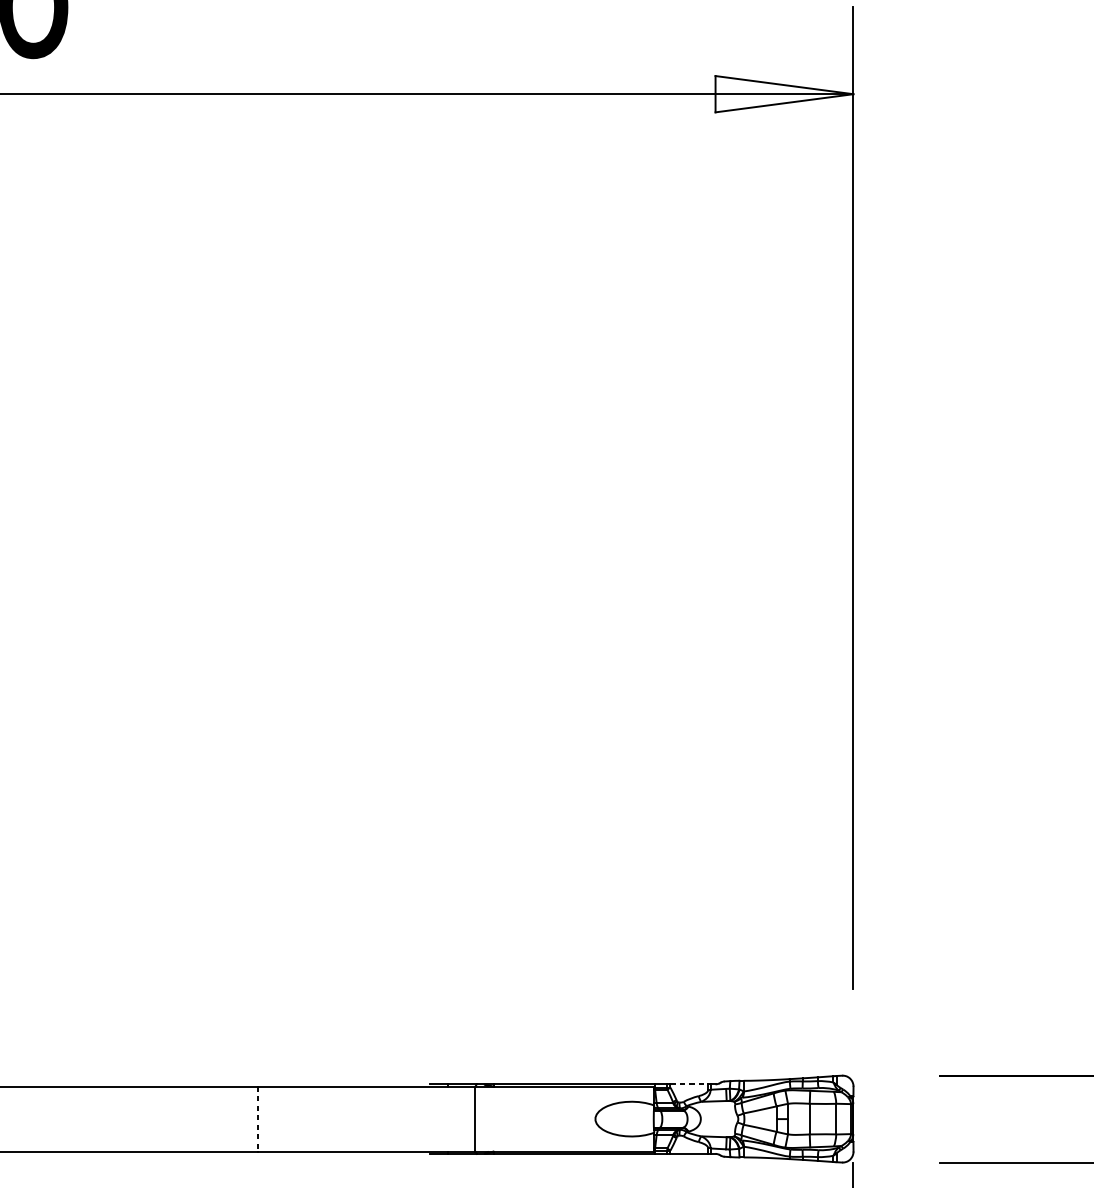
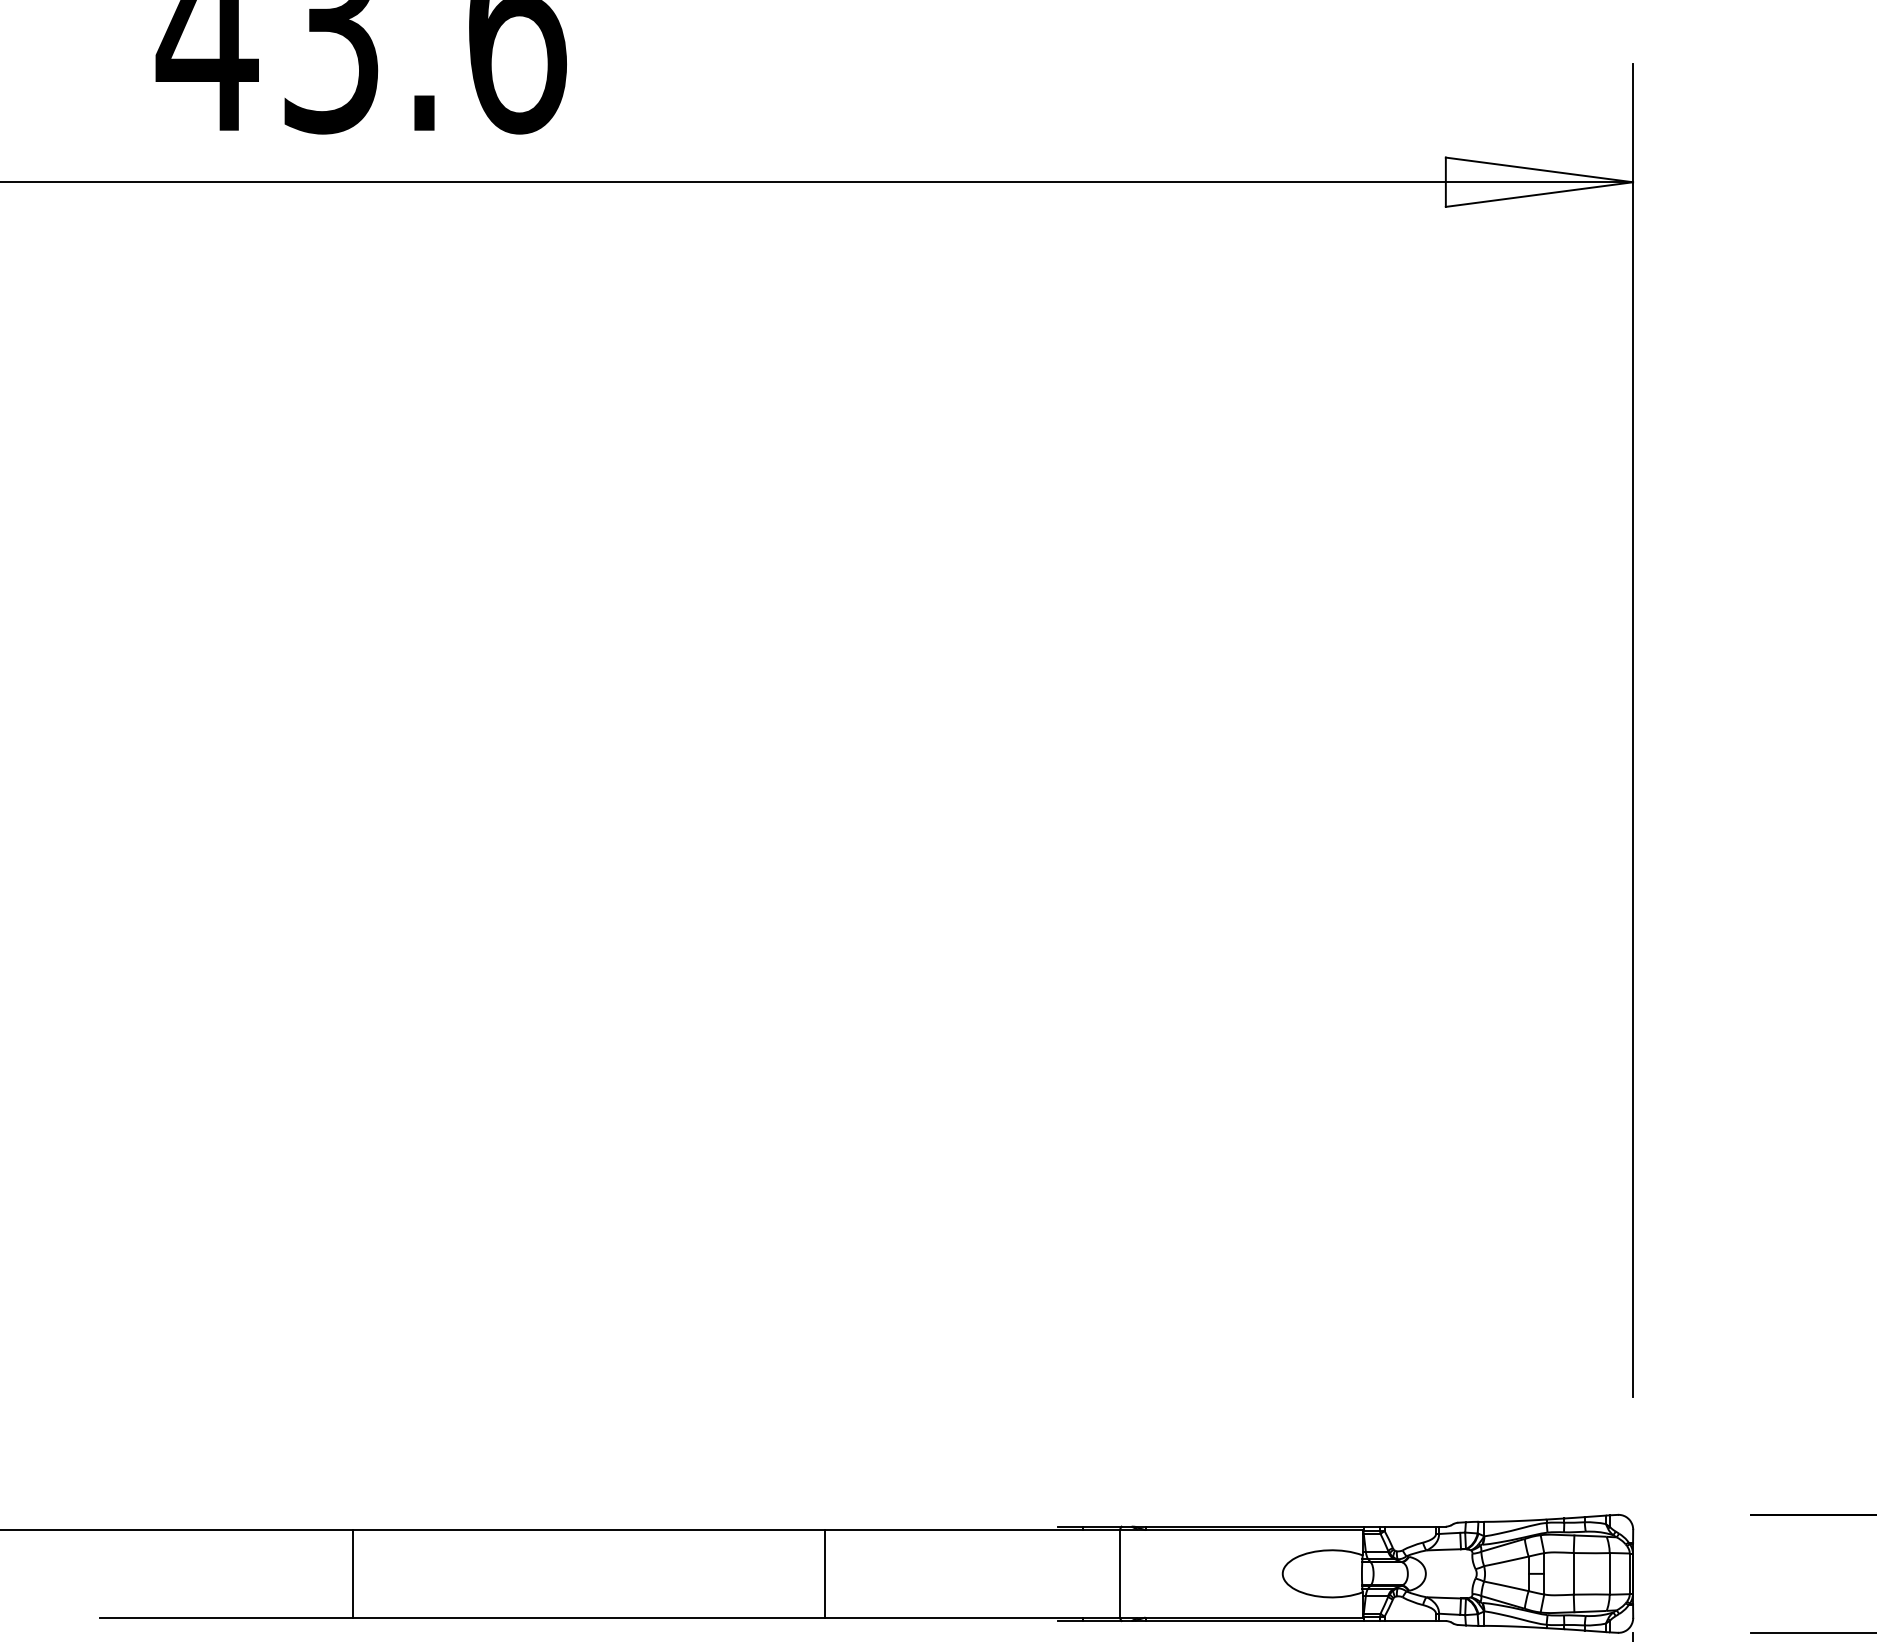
line: (689, 1084) -> (1410, 1526), dashed -> solid
line: (257, 1119) -> (824, 1574), dashed -> solid

